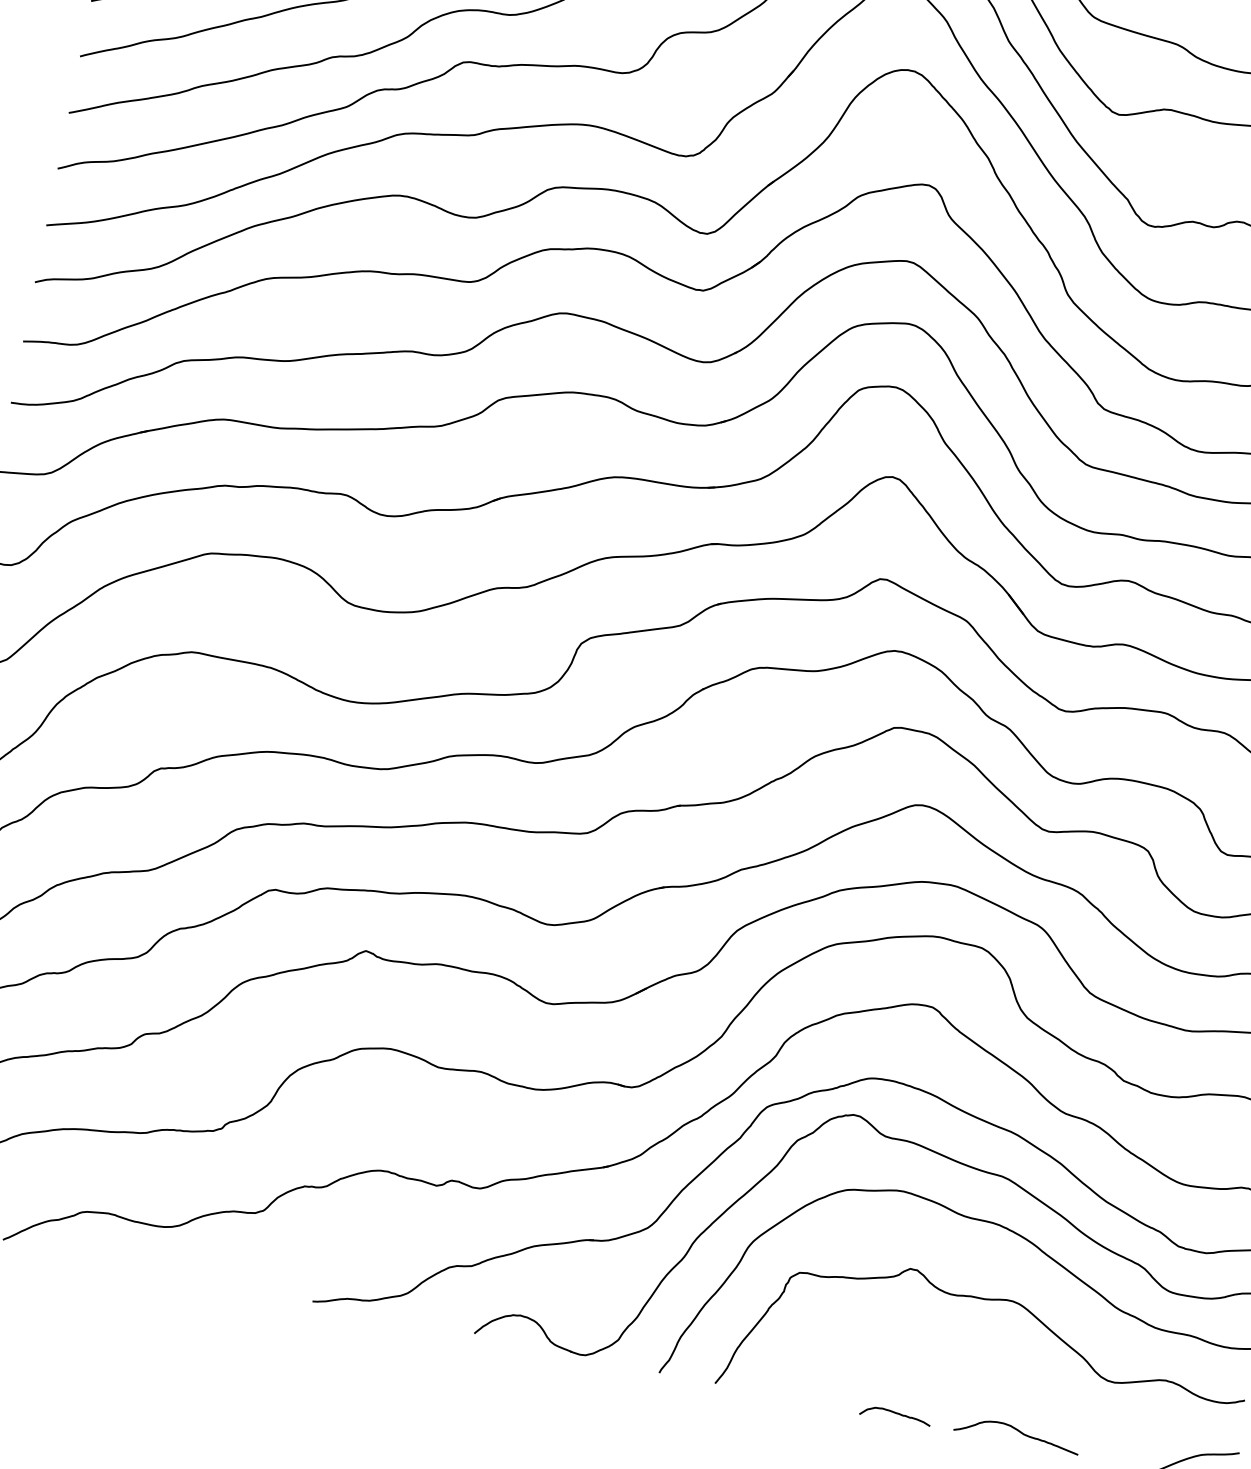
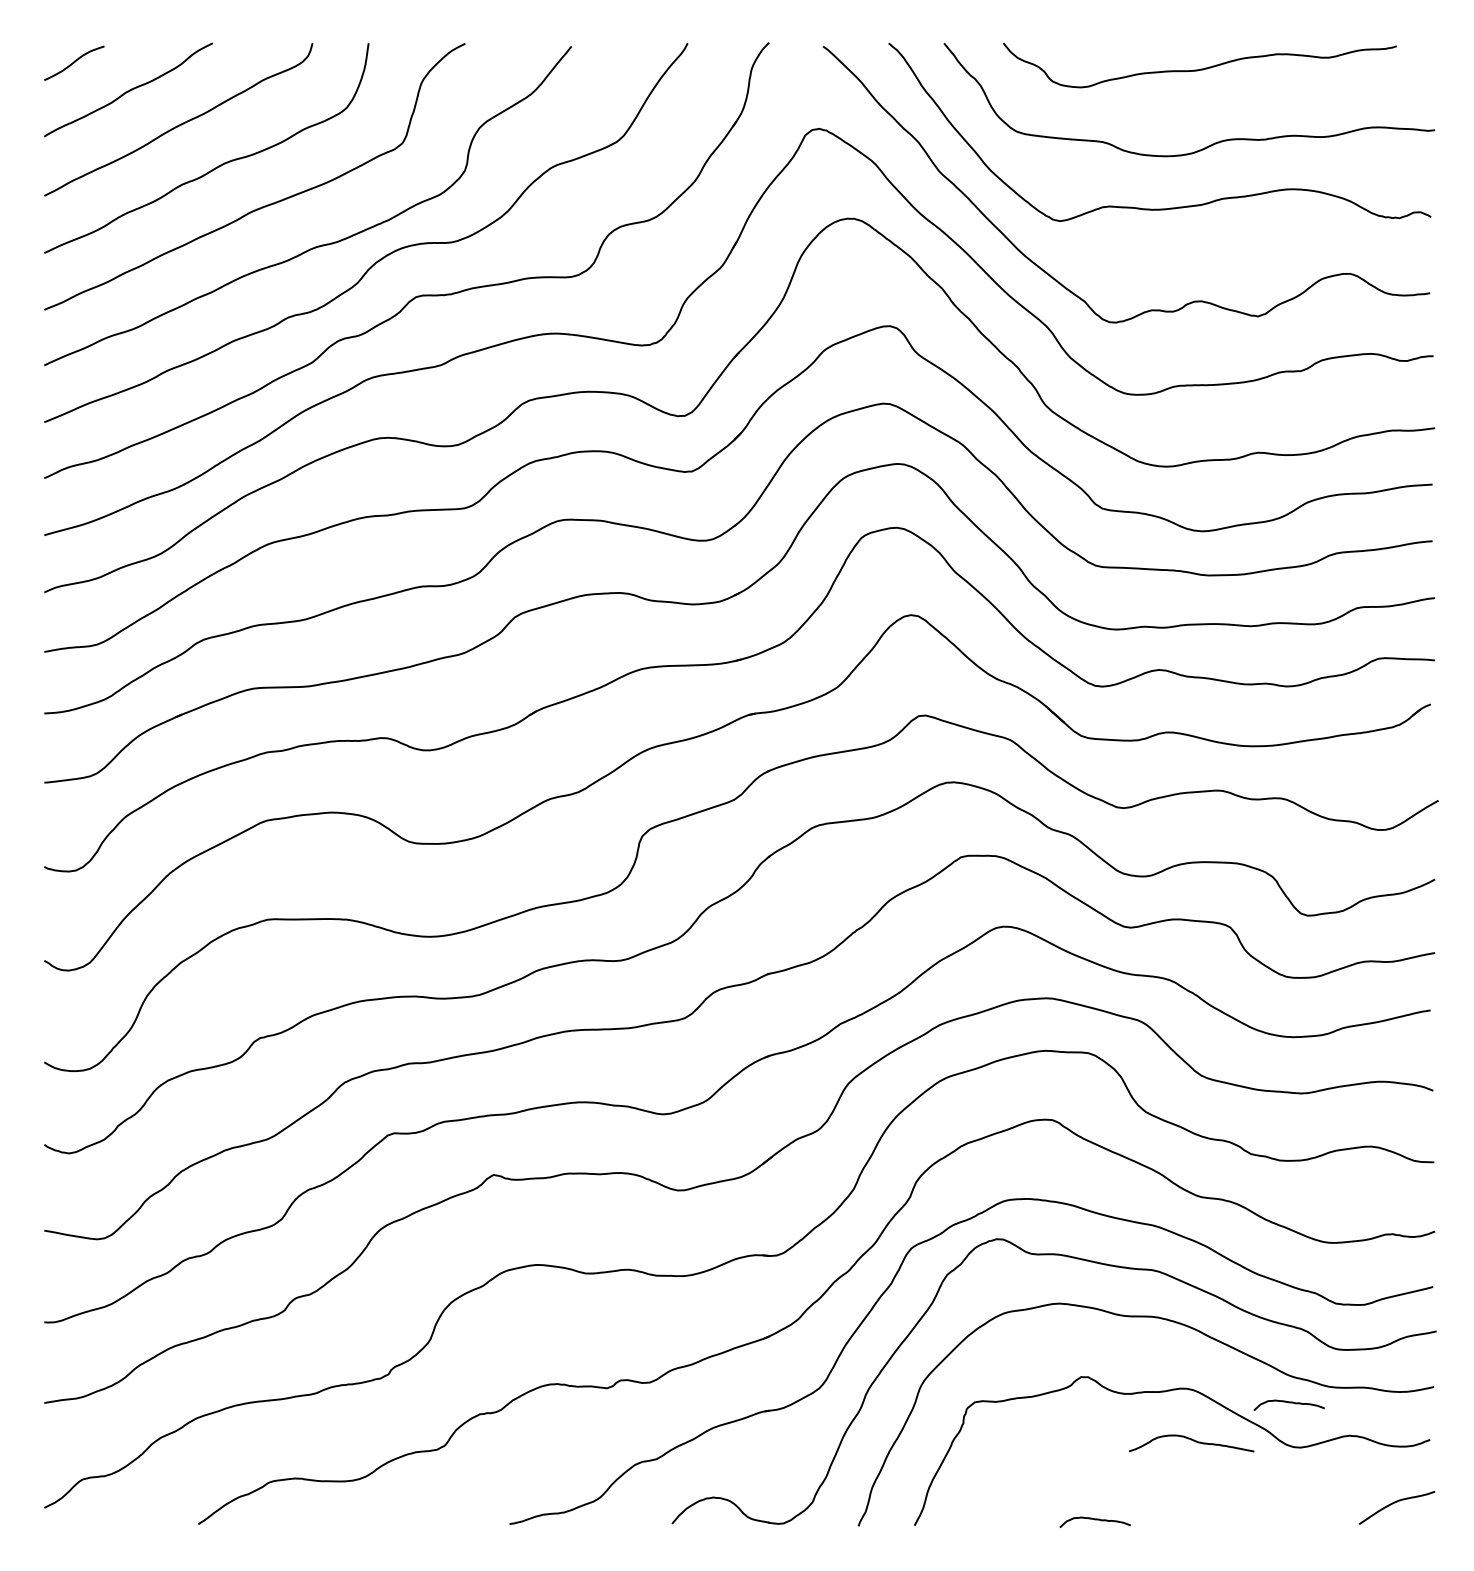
curve: (1111, 1336) -> (1288, 1403), added
curve: (1019, 1432) -> (1193, 1441), moved

